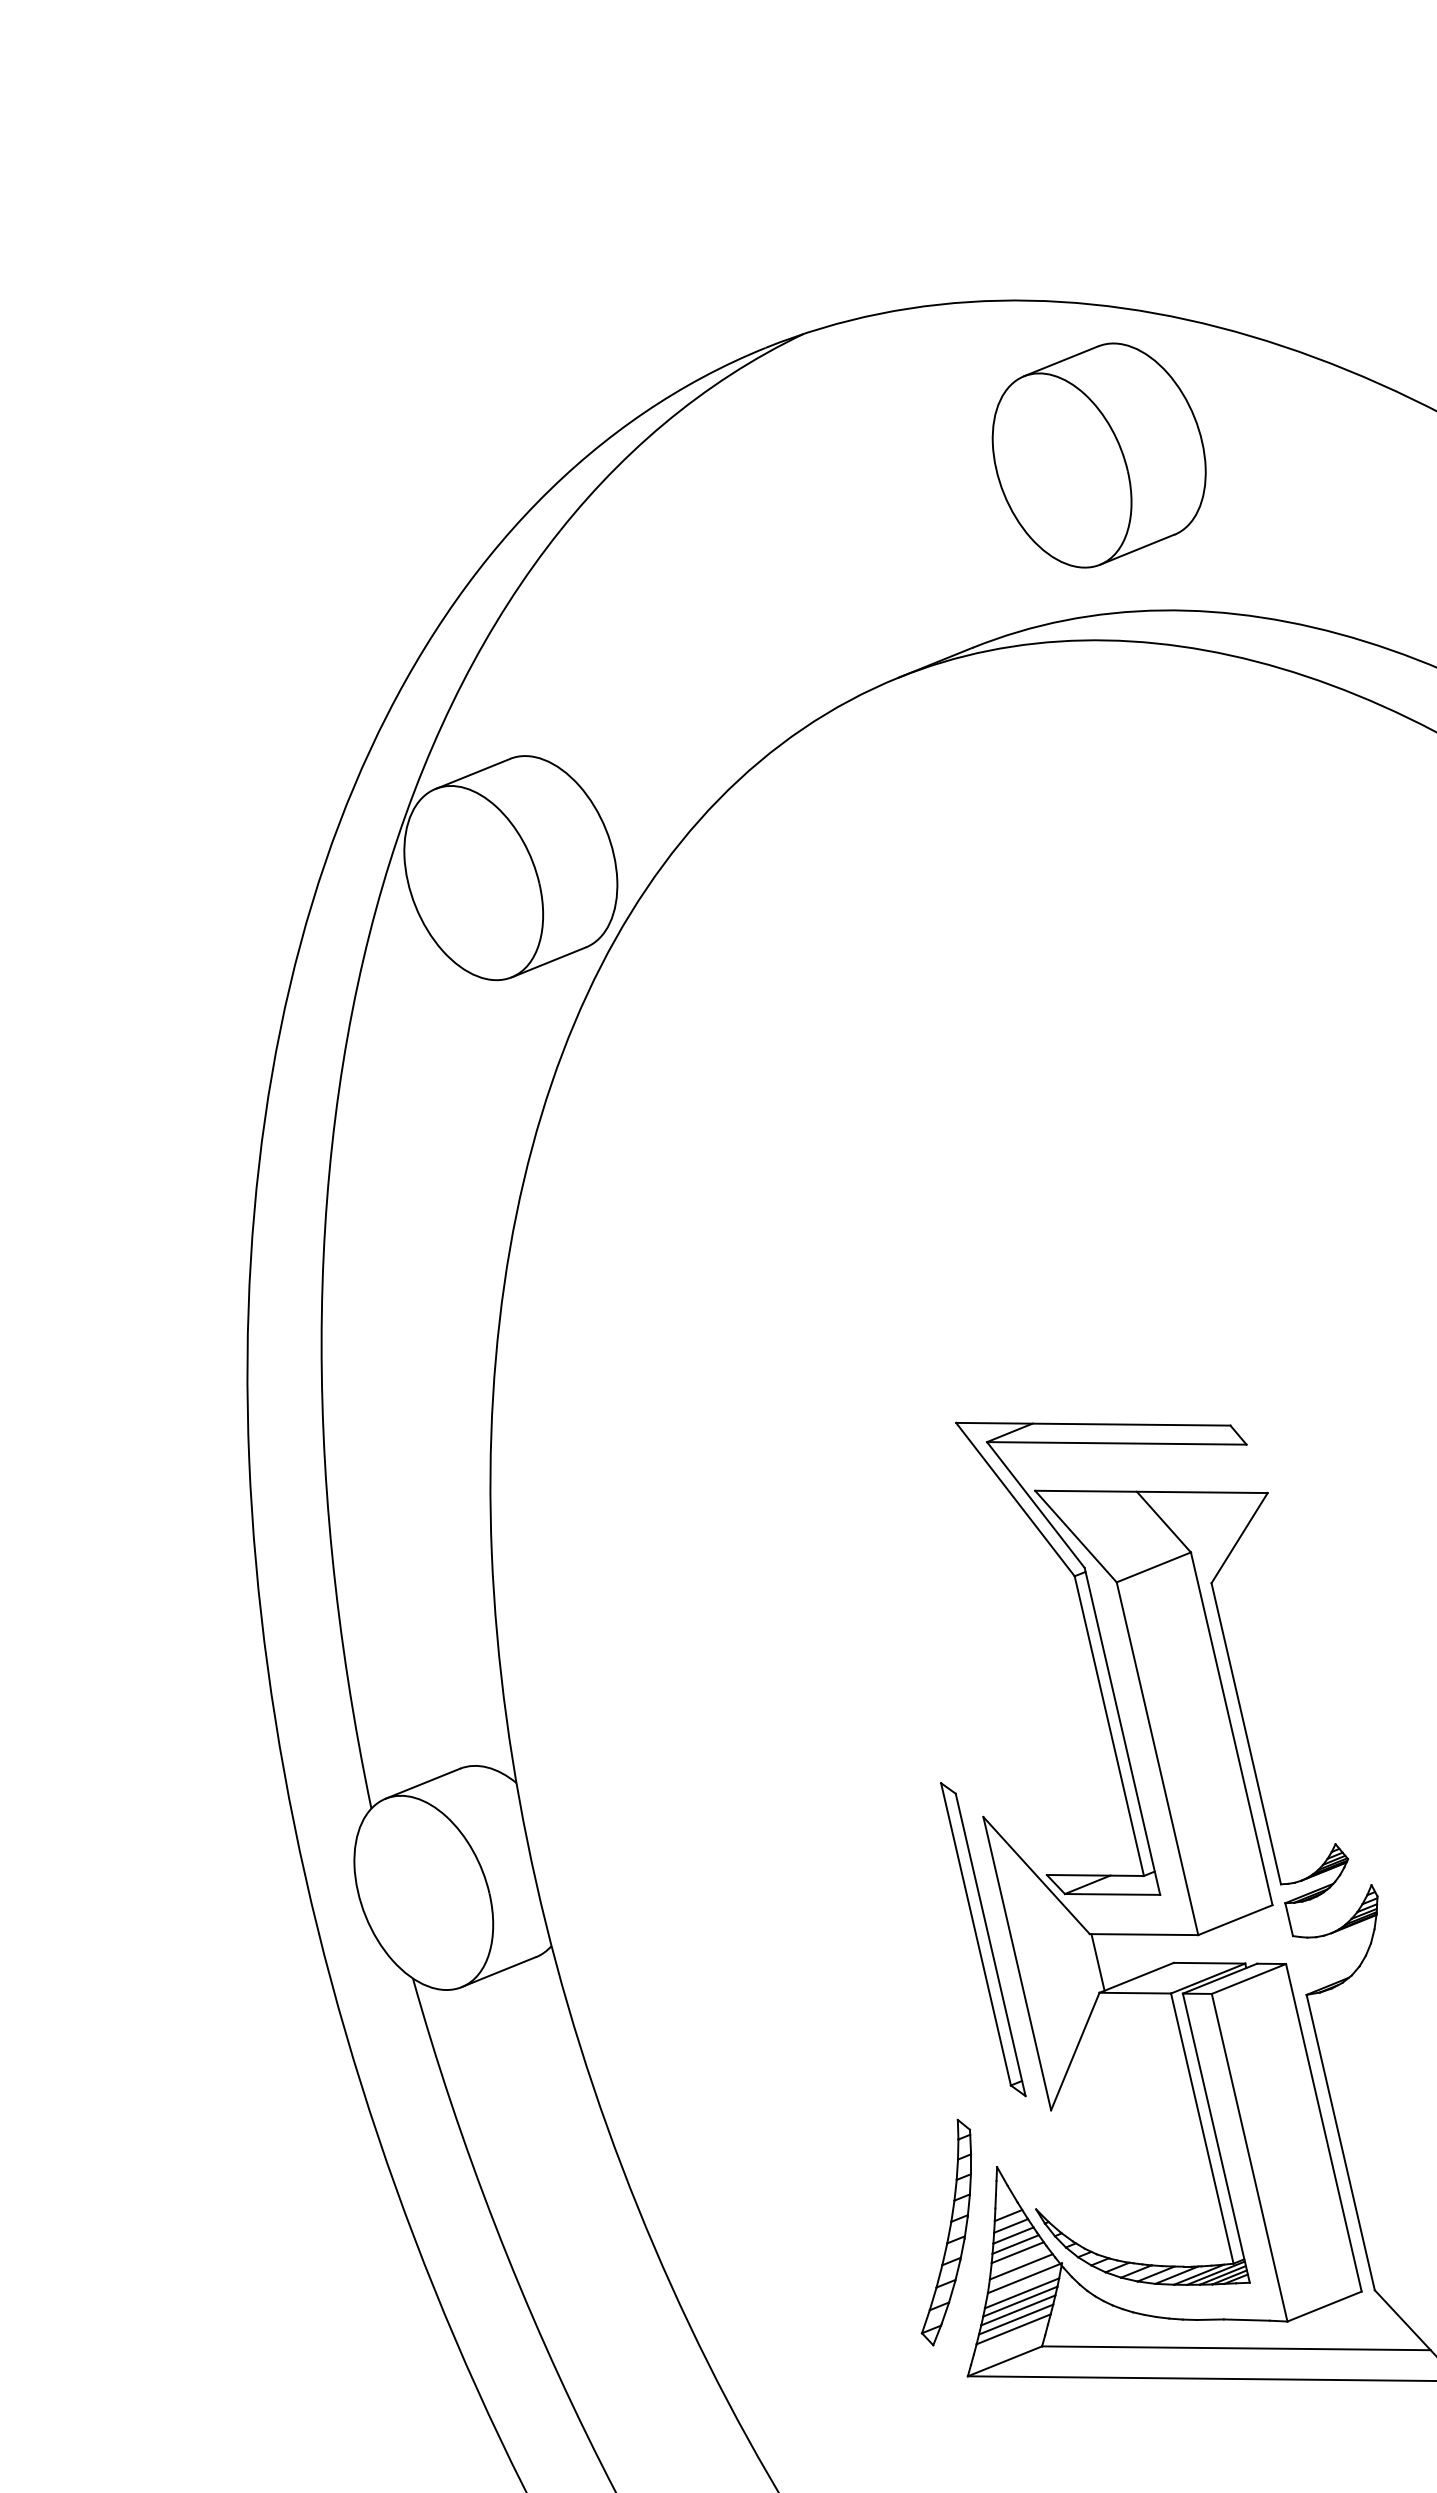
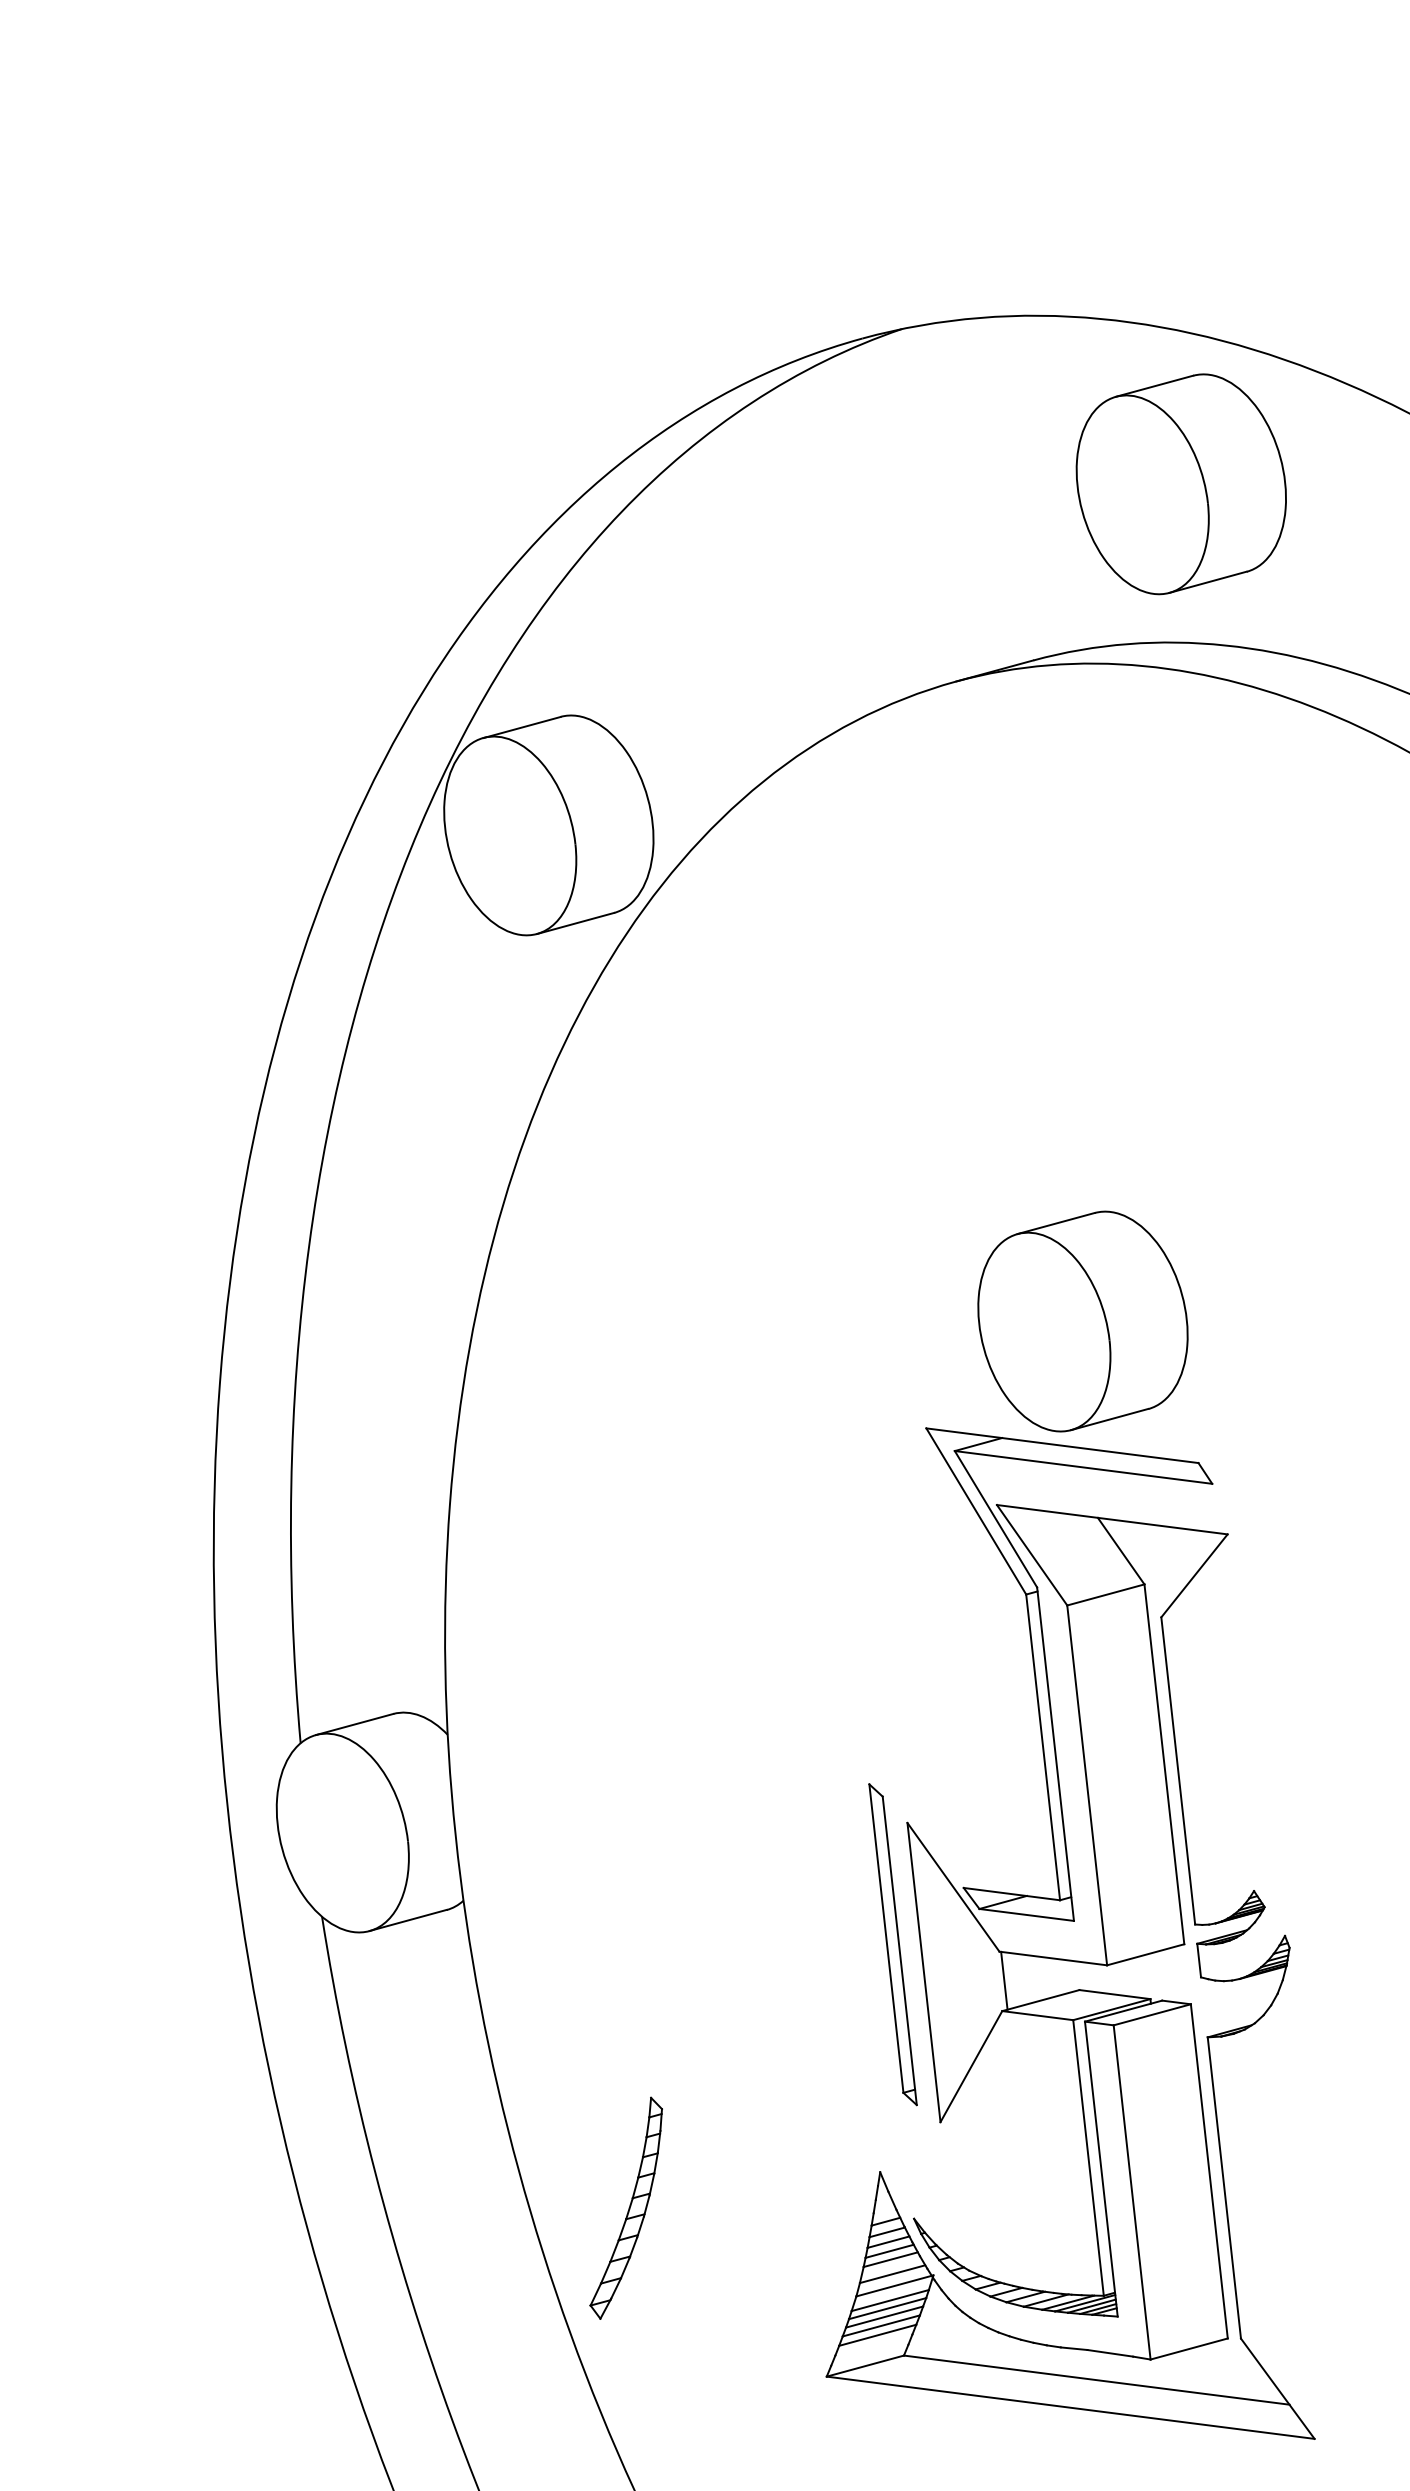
part: (1098, 1298) -> (1082, 1321), added
part: (945, 2232) -> (625, 2208), moved

